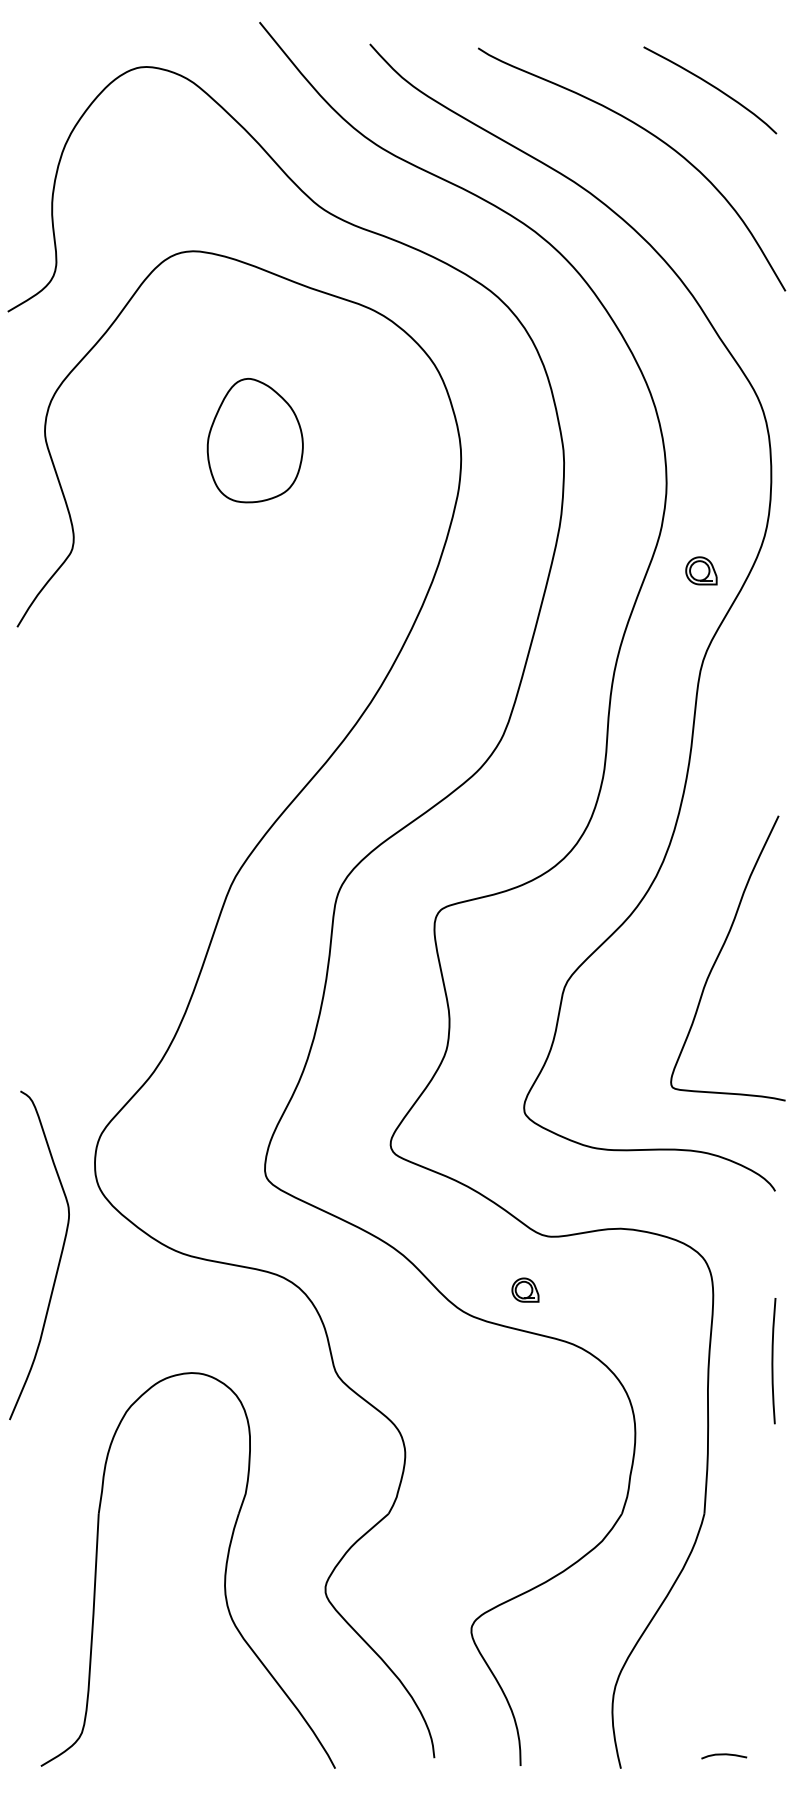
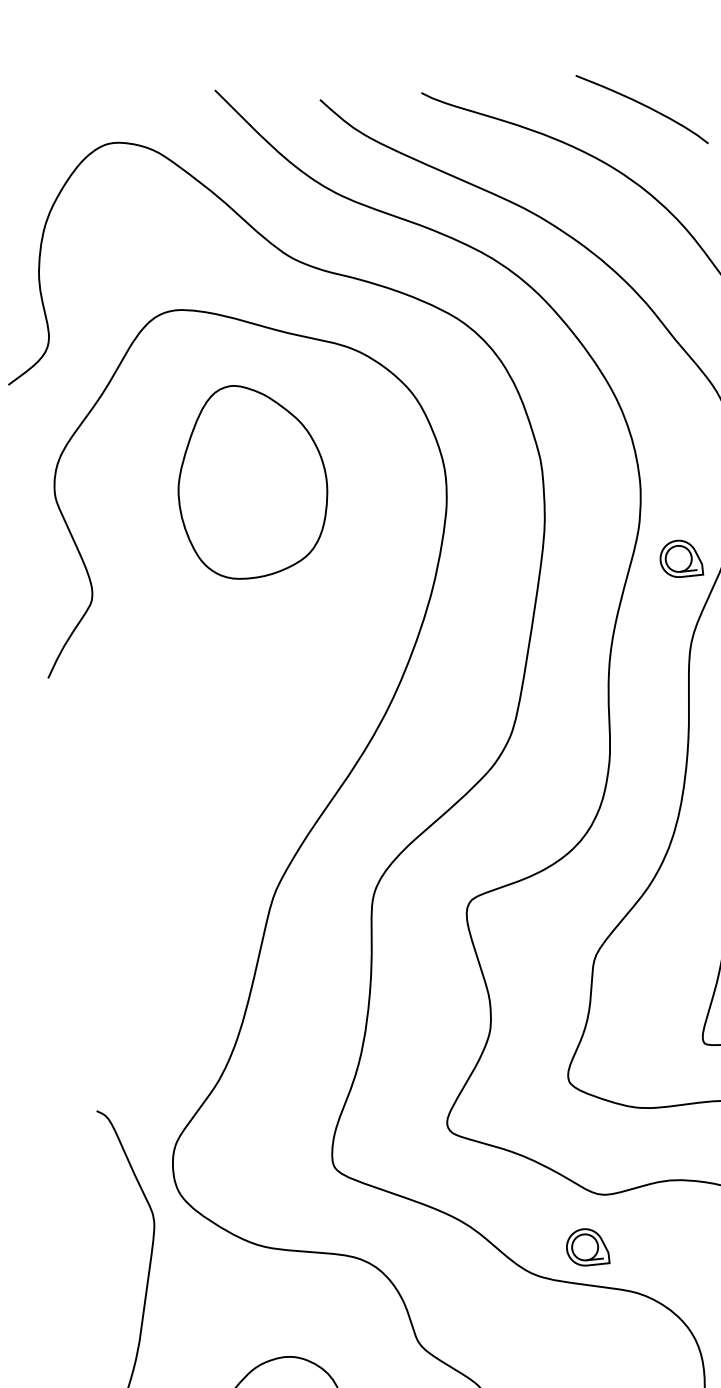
part: (255, 440) -> (252, 480), size x1.67
part: (701, 570) -> (681, 558), size x1.43
part: (525, 1289) -> (587, 1246), size x1.67

